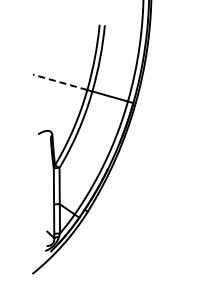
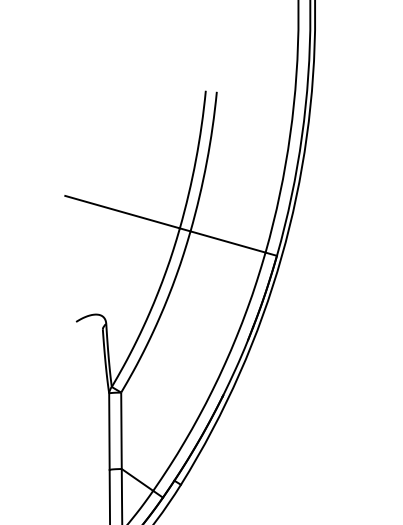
line: (59, 82) -> (121, 212), dashed -> solid

